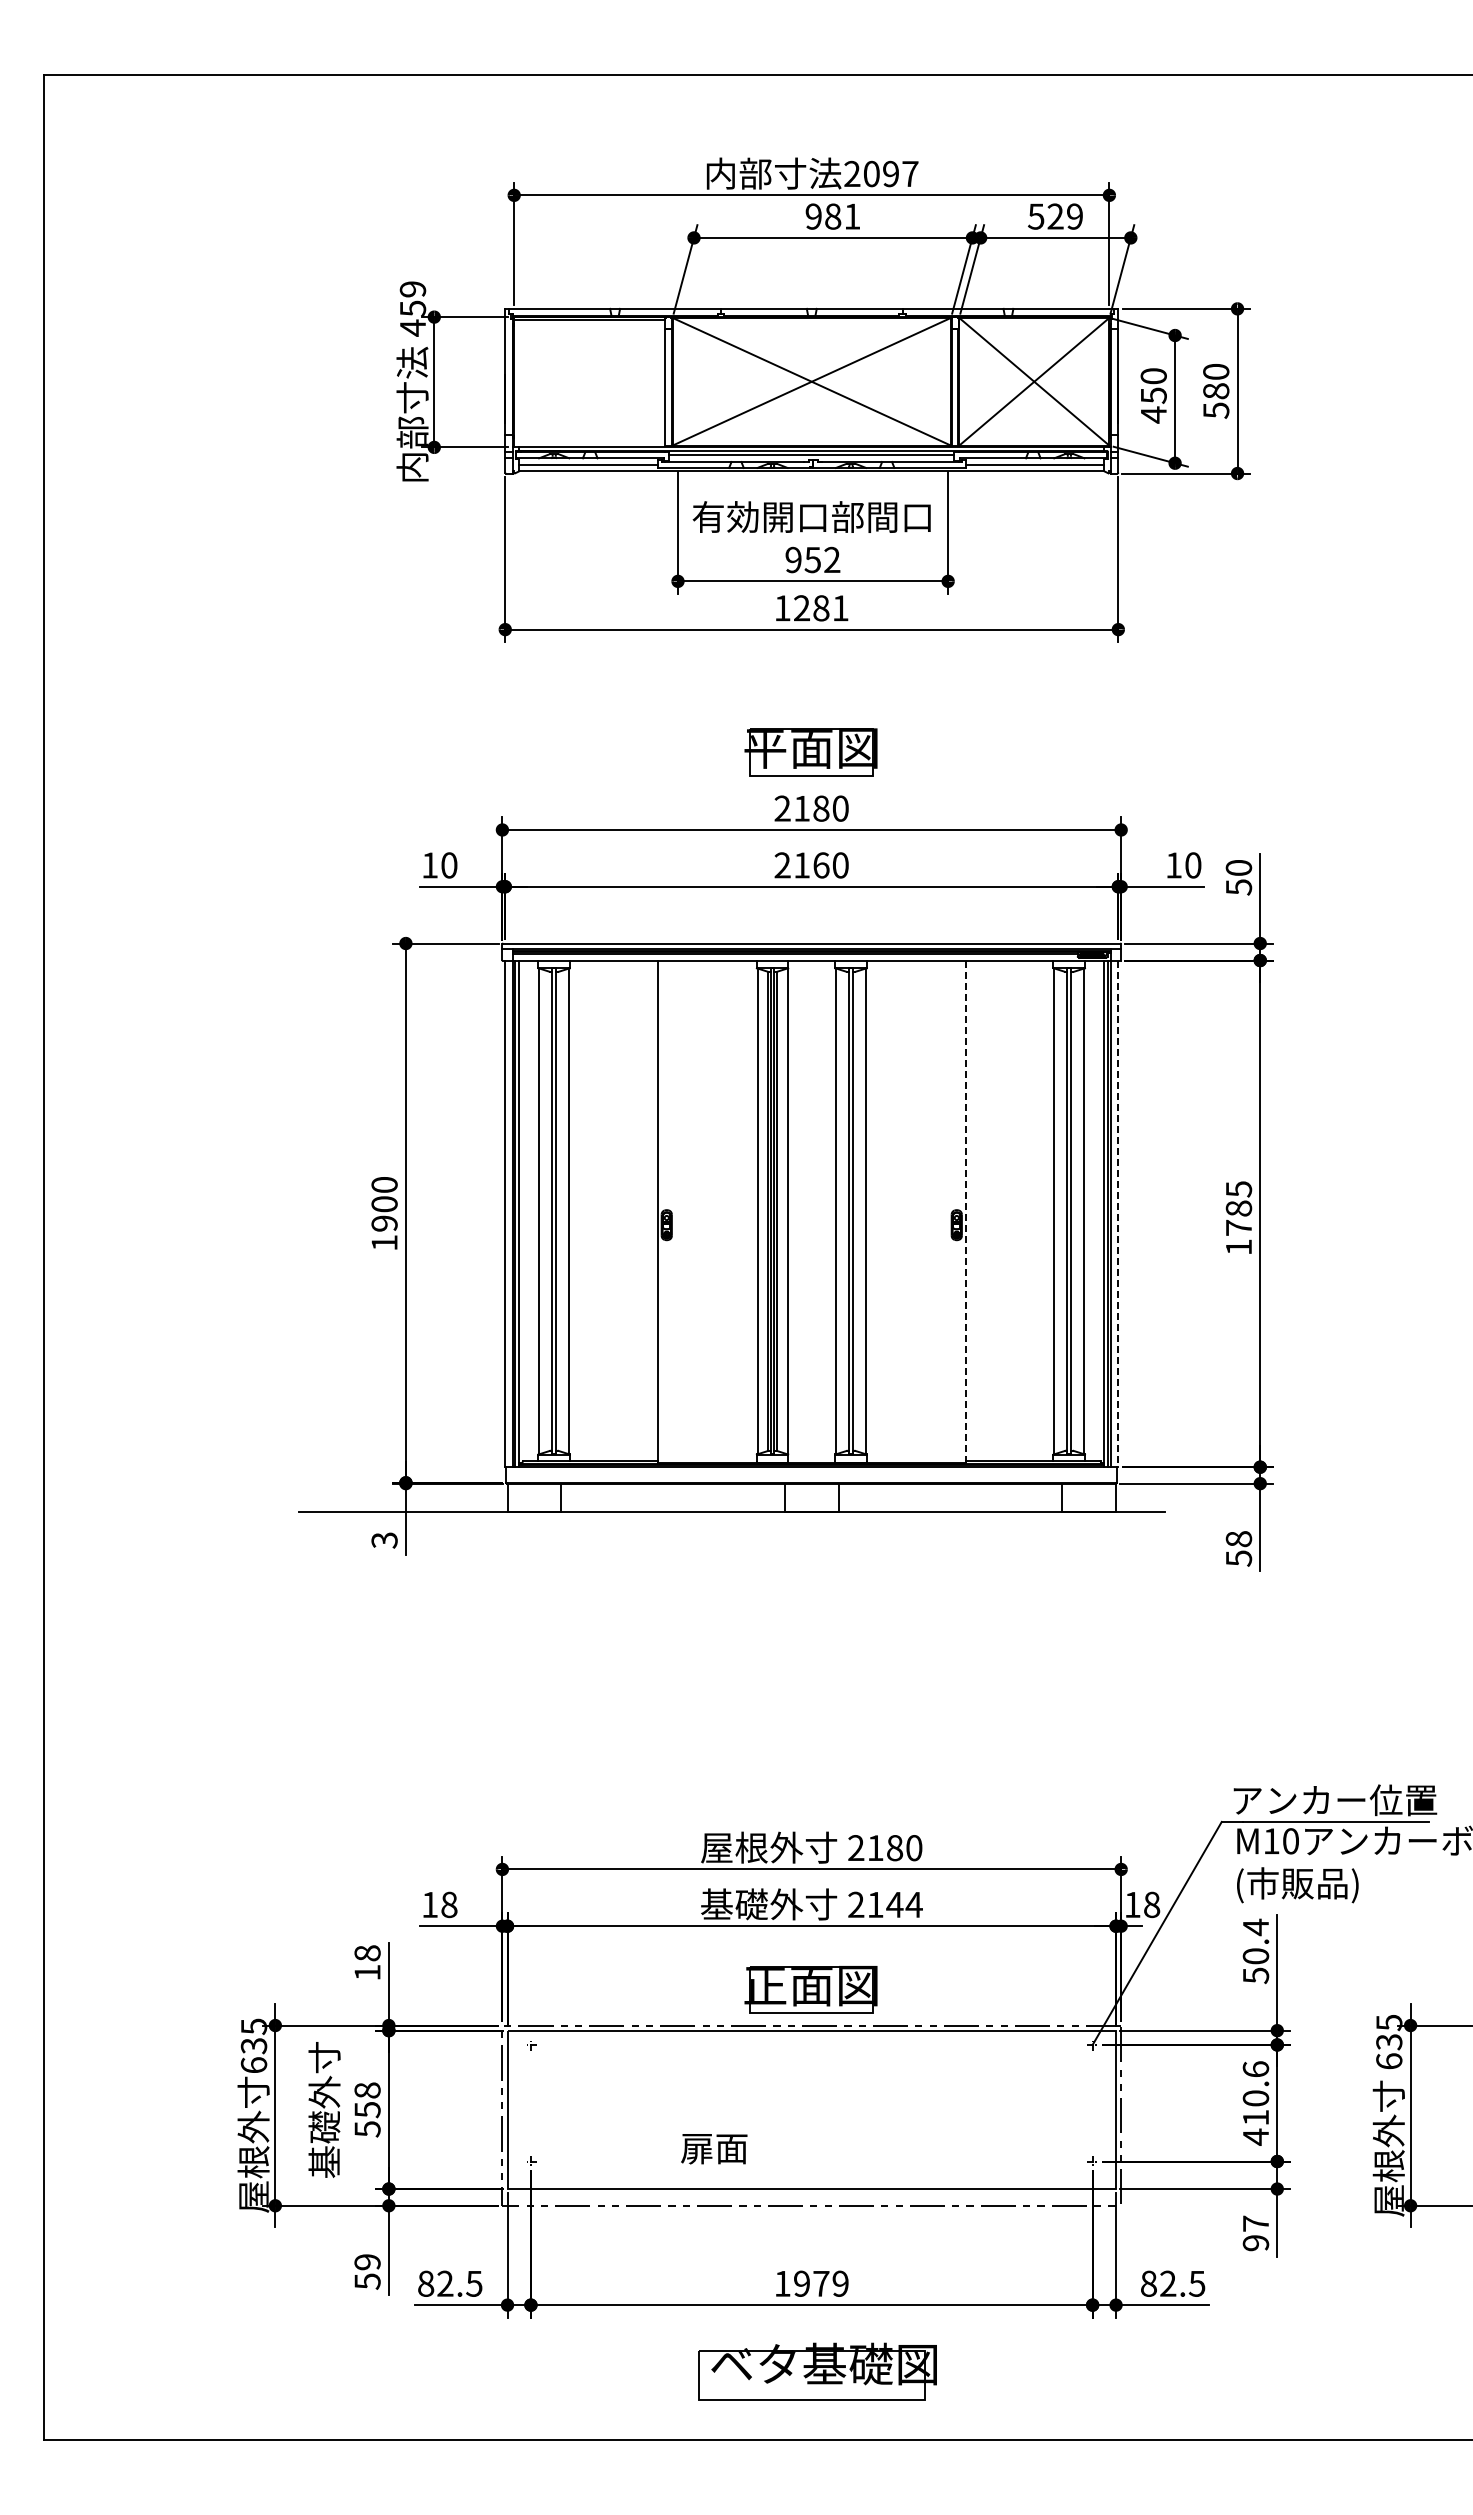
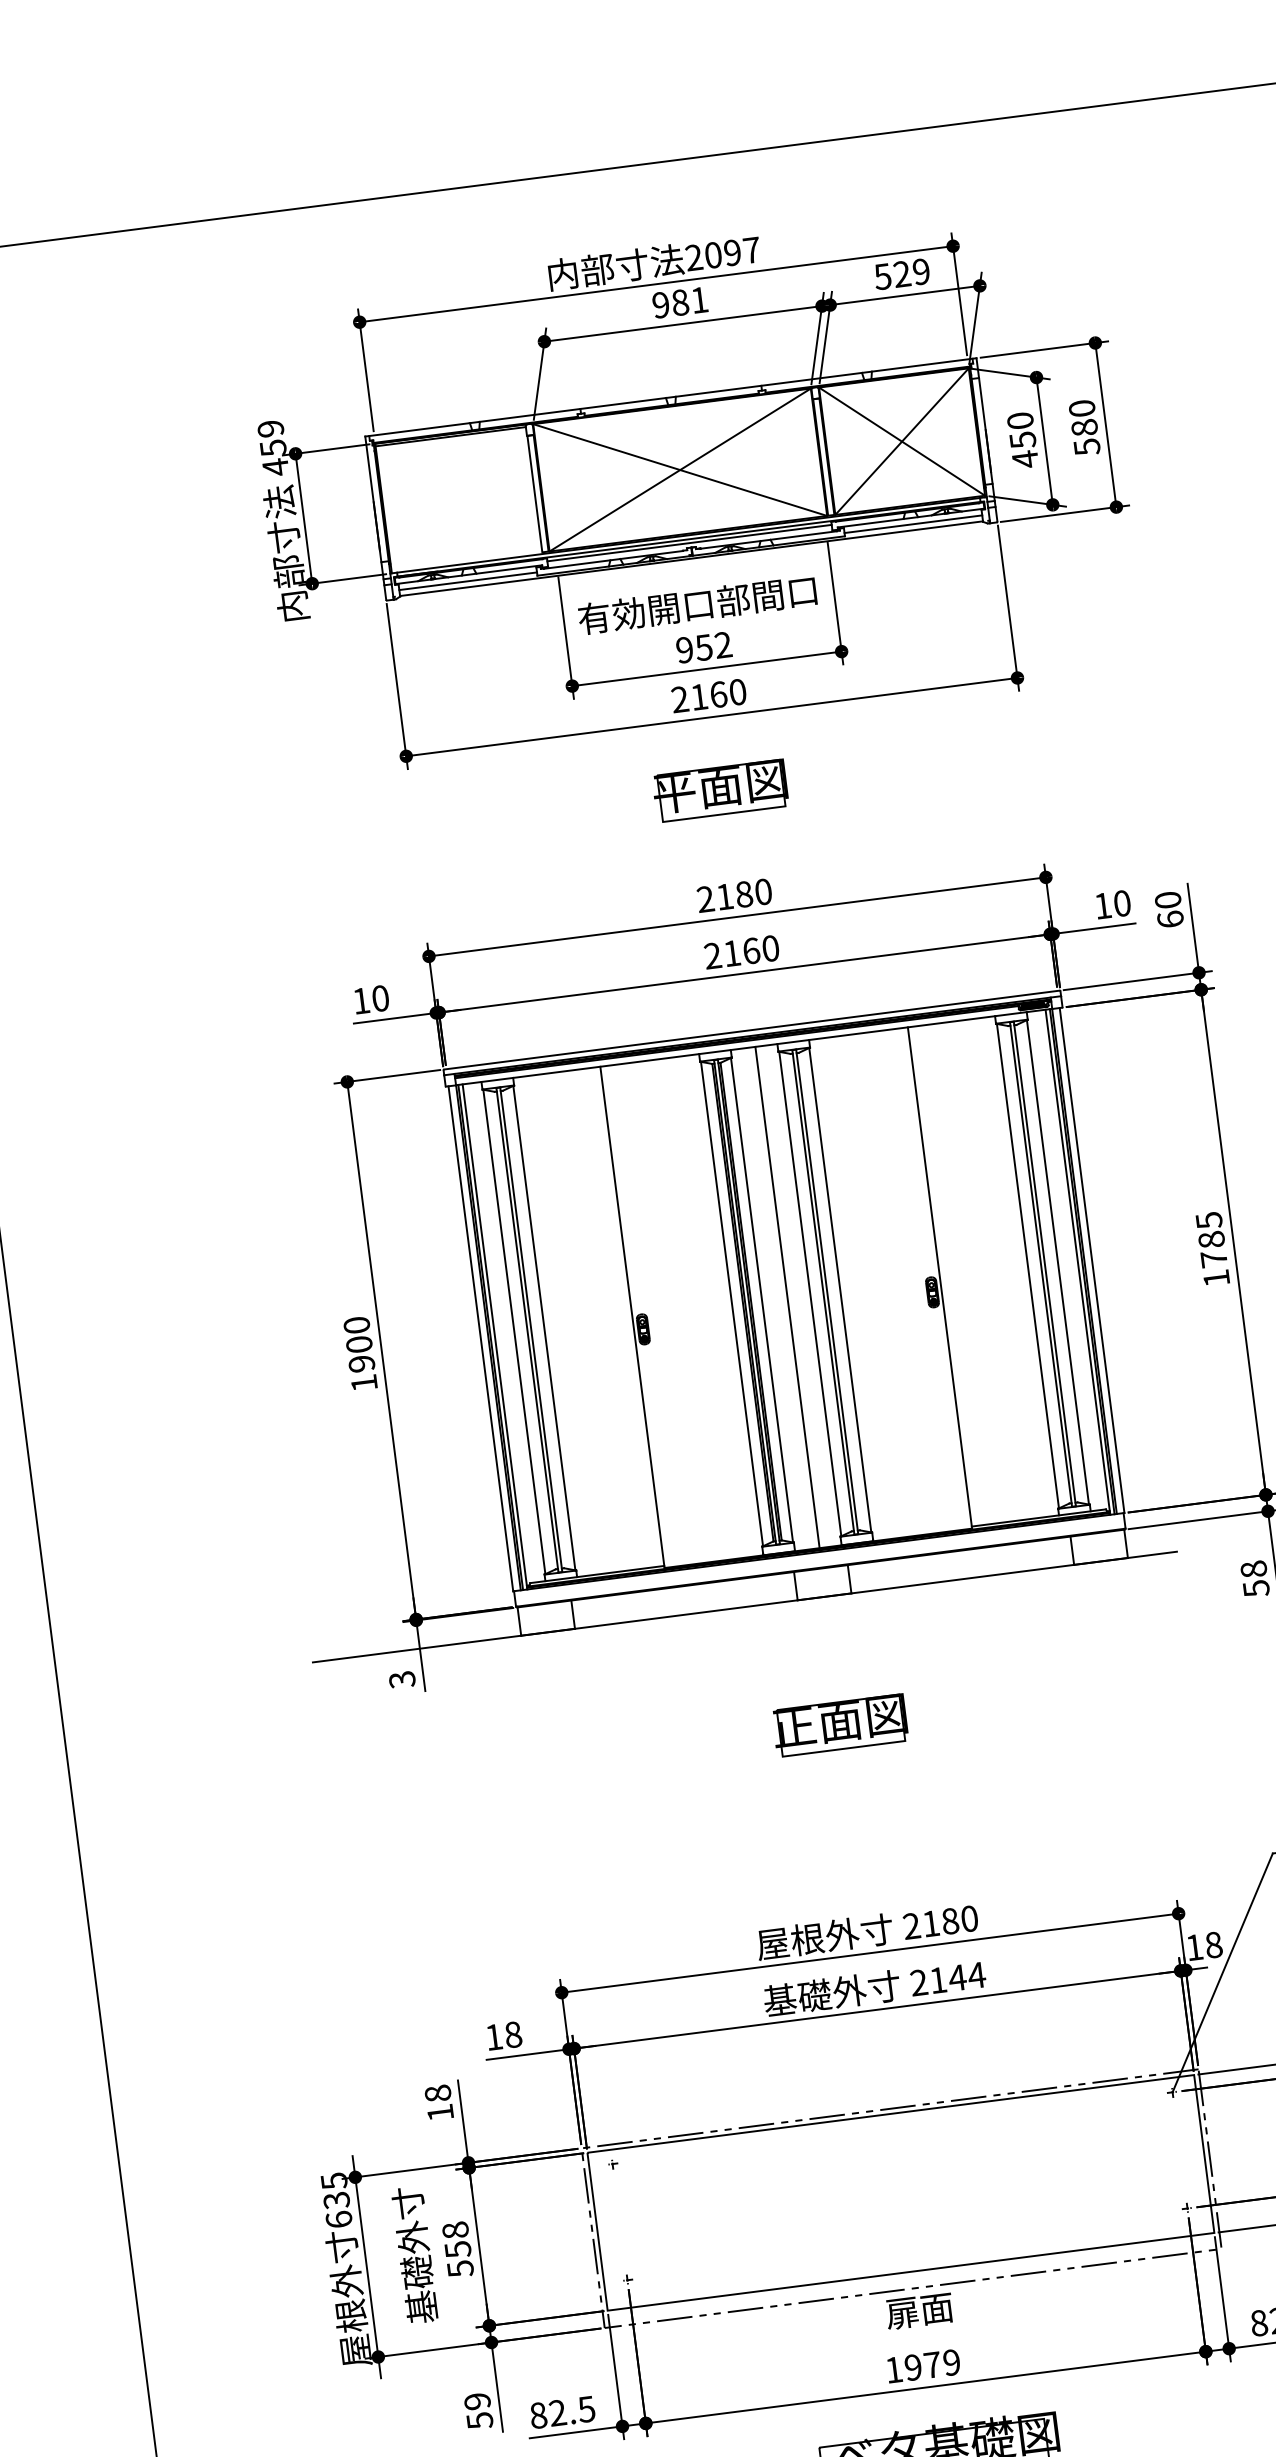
text: (811, 608) -> (708, 696), 1281 -> 2160
part: (810, 752) -> (720, 790), moved
text: (1238, 887) -> (1170, 919), 50 -> 60
line: (813, 1211) -> (787, 1297), added
line: (966, 1212) -> (940, 1278), dashed -> solid
line: (1118, 1214) -> (1092, 1261), dashed -> solid
part: (810, 1989) -> (839, 1725), moved
text: (714, 2149) -> (919, 2311), moved

